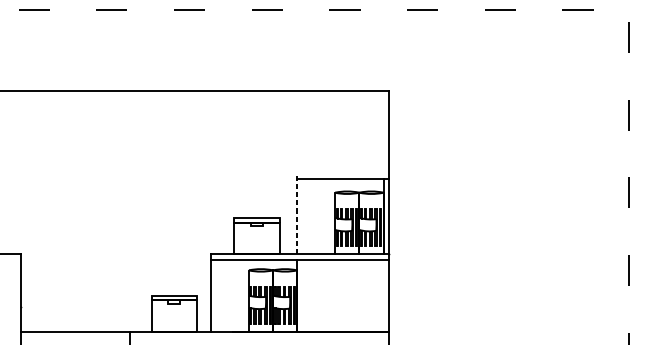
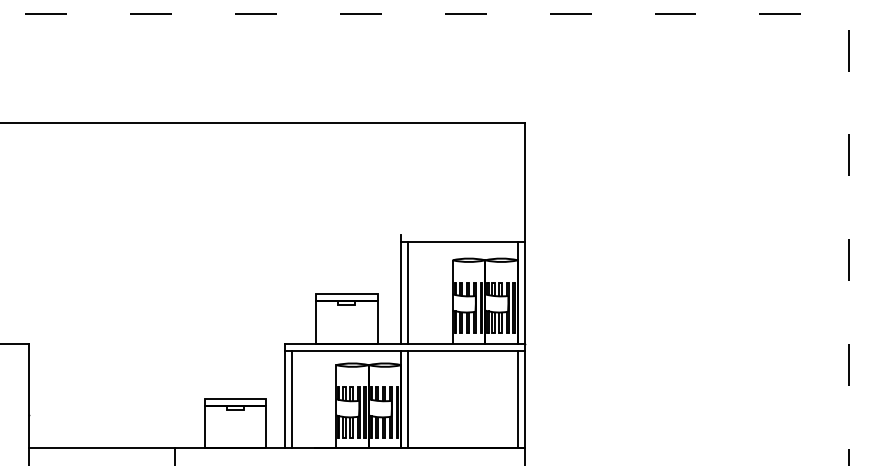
line: (297, 213) -> (401, 288), dashed -> solid
line: (302, 216) -> (408, 292), added
line: (215, 295) -> (291, 399), added
line: (302, 295) -> (408, 399), added
line: (383, 295) -> (517, 399), added

